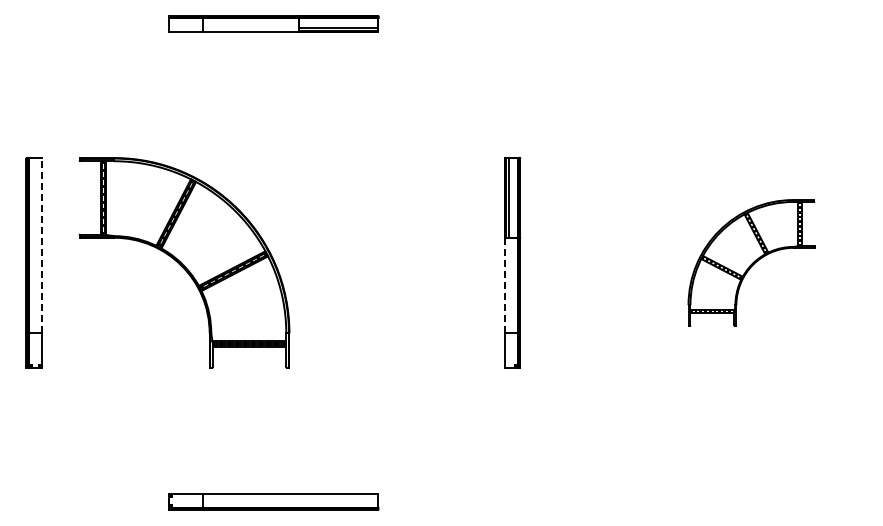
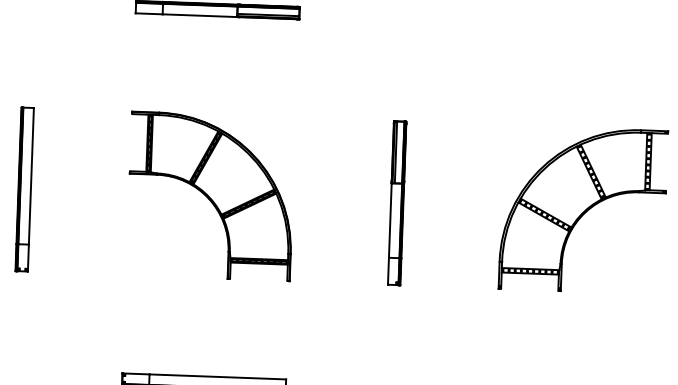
line: (42, 245) -> (31, 176), dashed -> solid
part: (184, 262) -> (210, 196), moved
part: (751, 262) -> (583, 209), size x1.67
line: (504, 285) -> (390, 220), dashed -> solid

